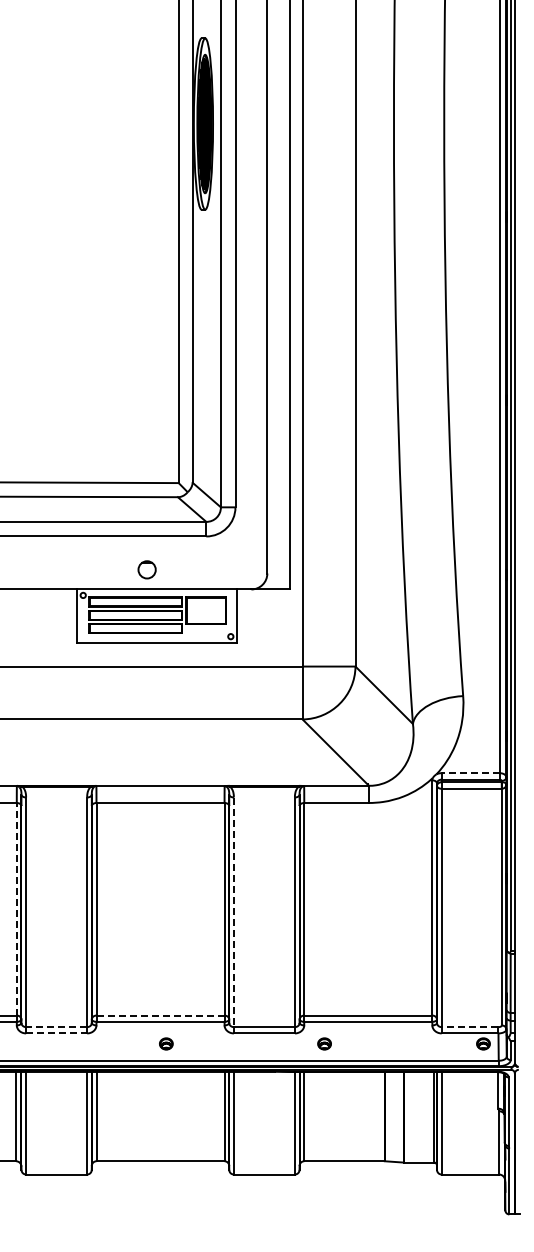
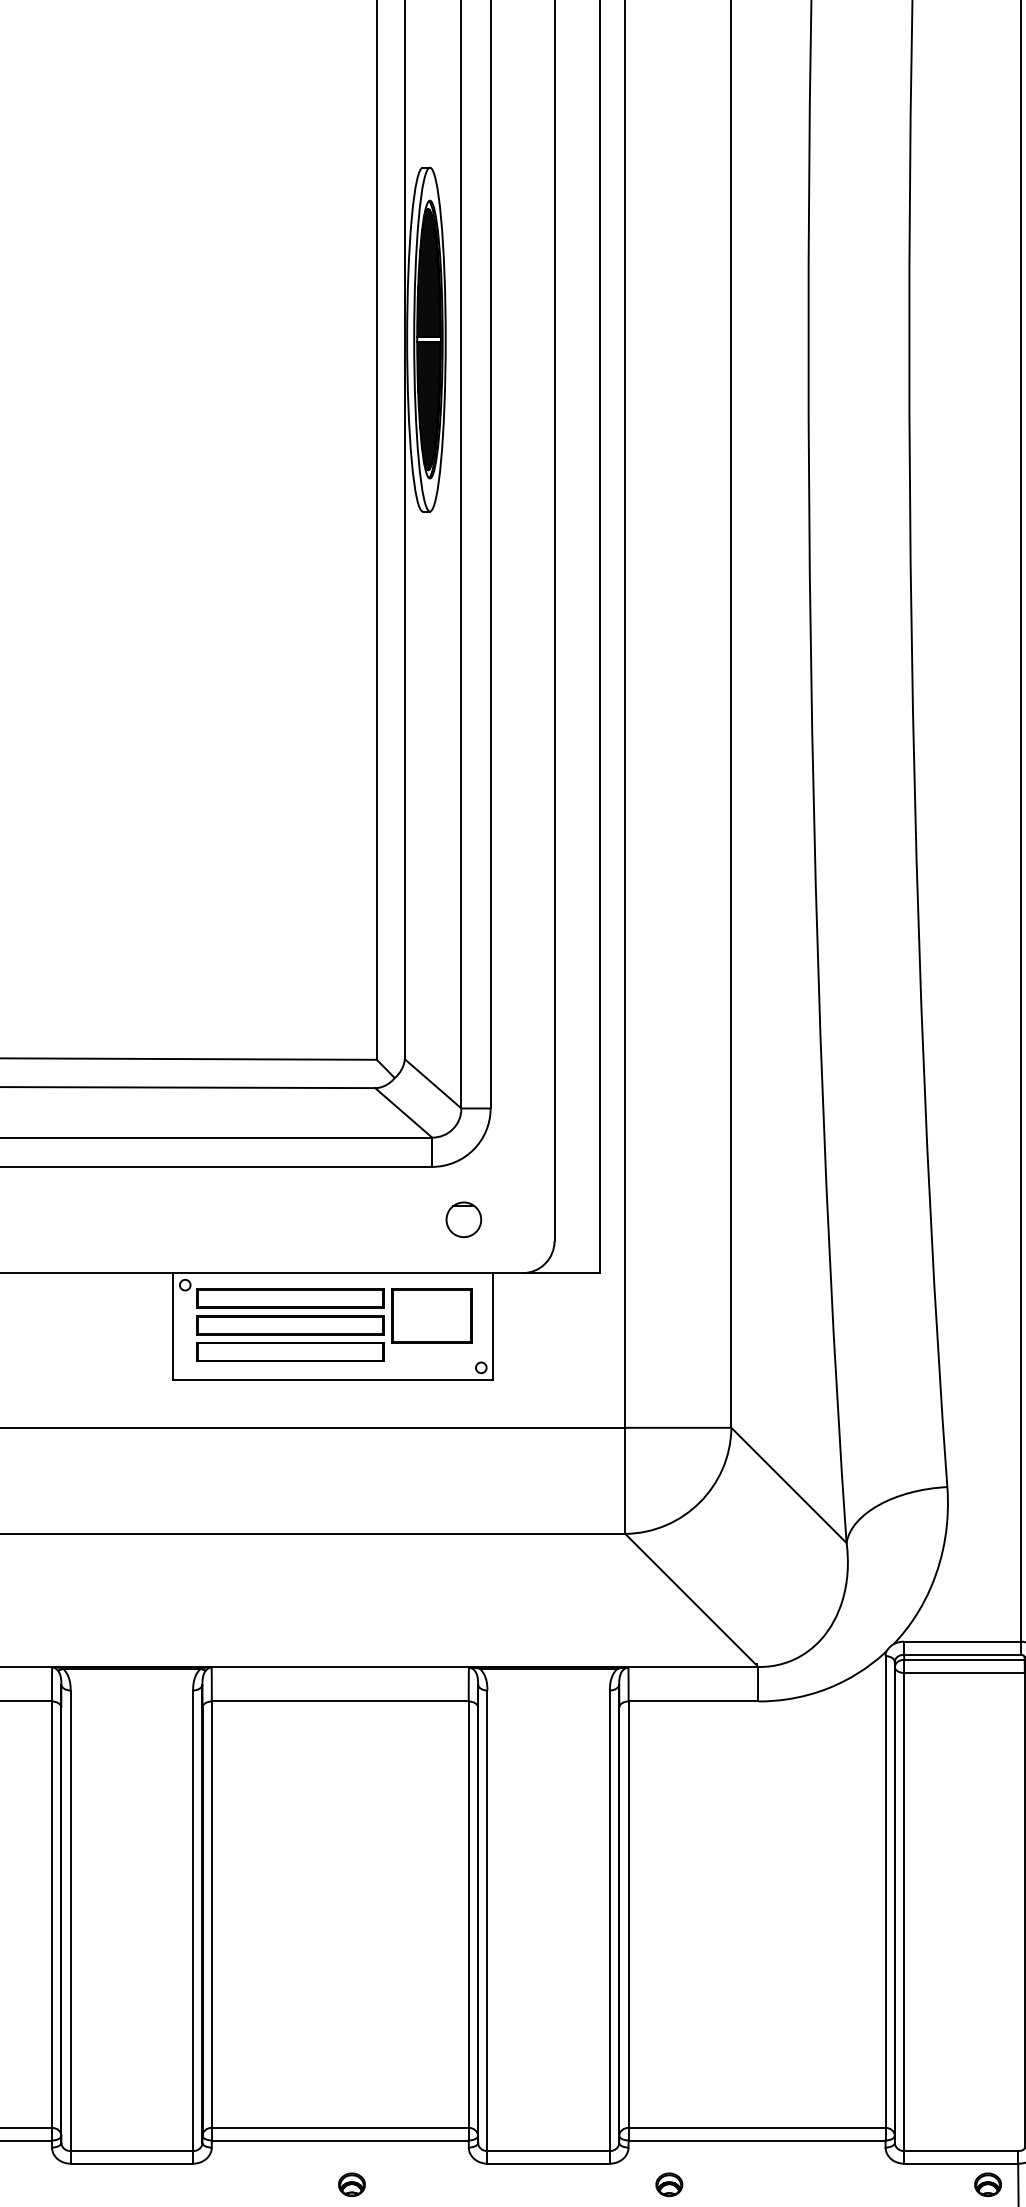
circle: (146, 569) -> (462, 1219), moved
line: (470, 773) -> (962, 1642), dashed -> solid
line: (16, 908) -> (51, 1913), dashed -> solid
line: (233, 912) -> (486, 1921), dashed -> solid
line: (160, 1015) -> (340, 2127), dashed -> solid
line: (56, 1027) -> (131, 2151), dashed -> solid
line: (469, 1027) -> (960, 2151), dashed -> solid
line: (56, 1033) -> (131, 2163), dashed -> solid

